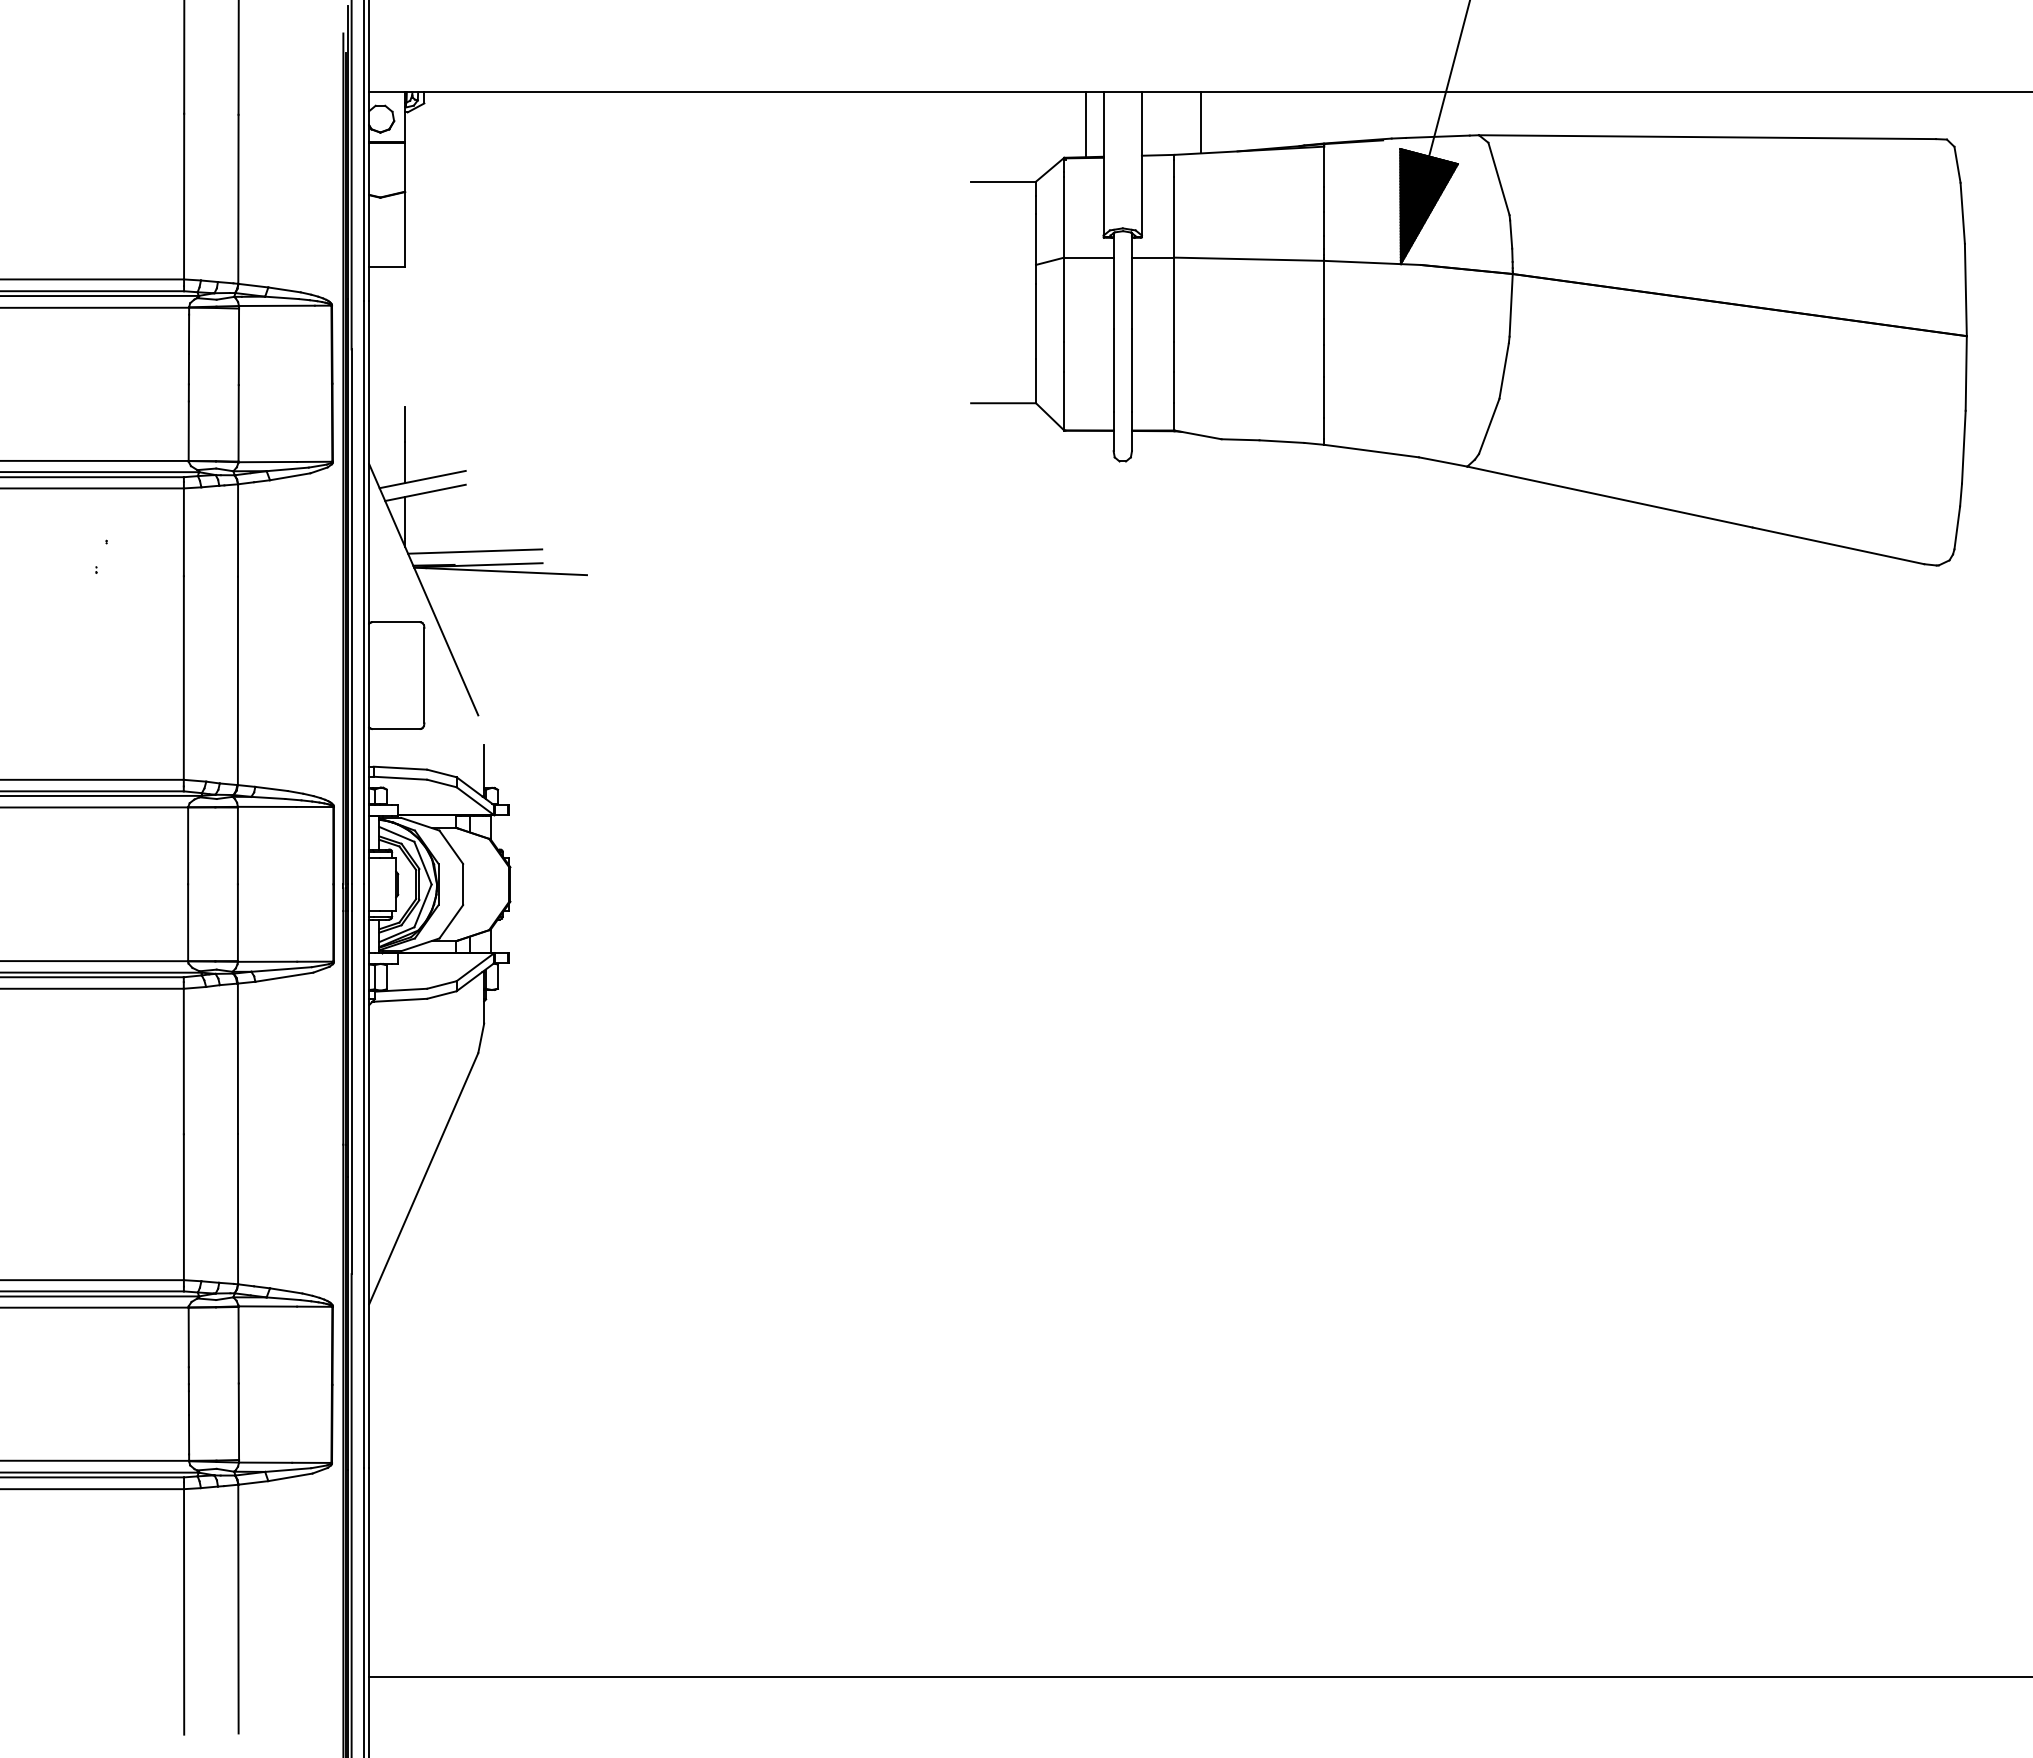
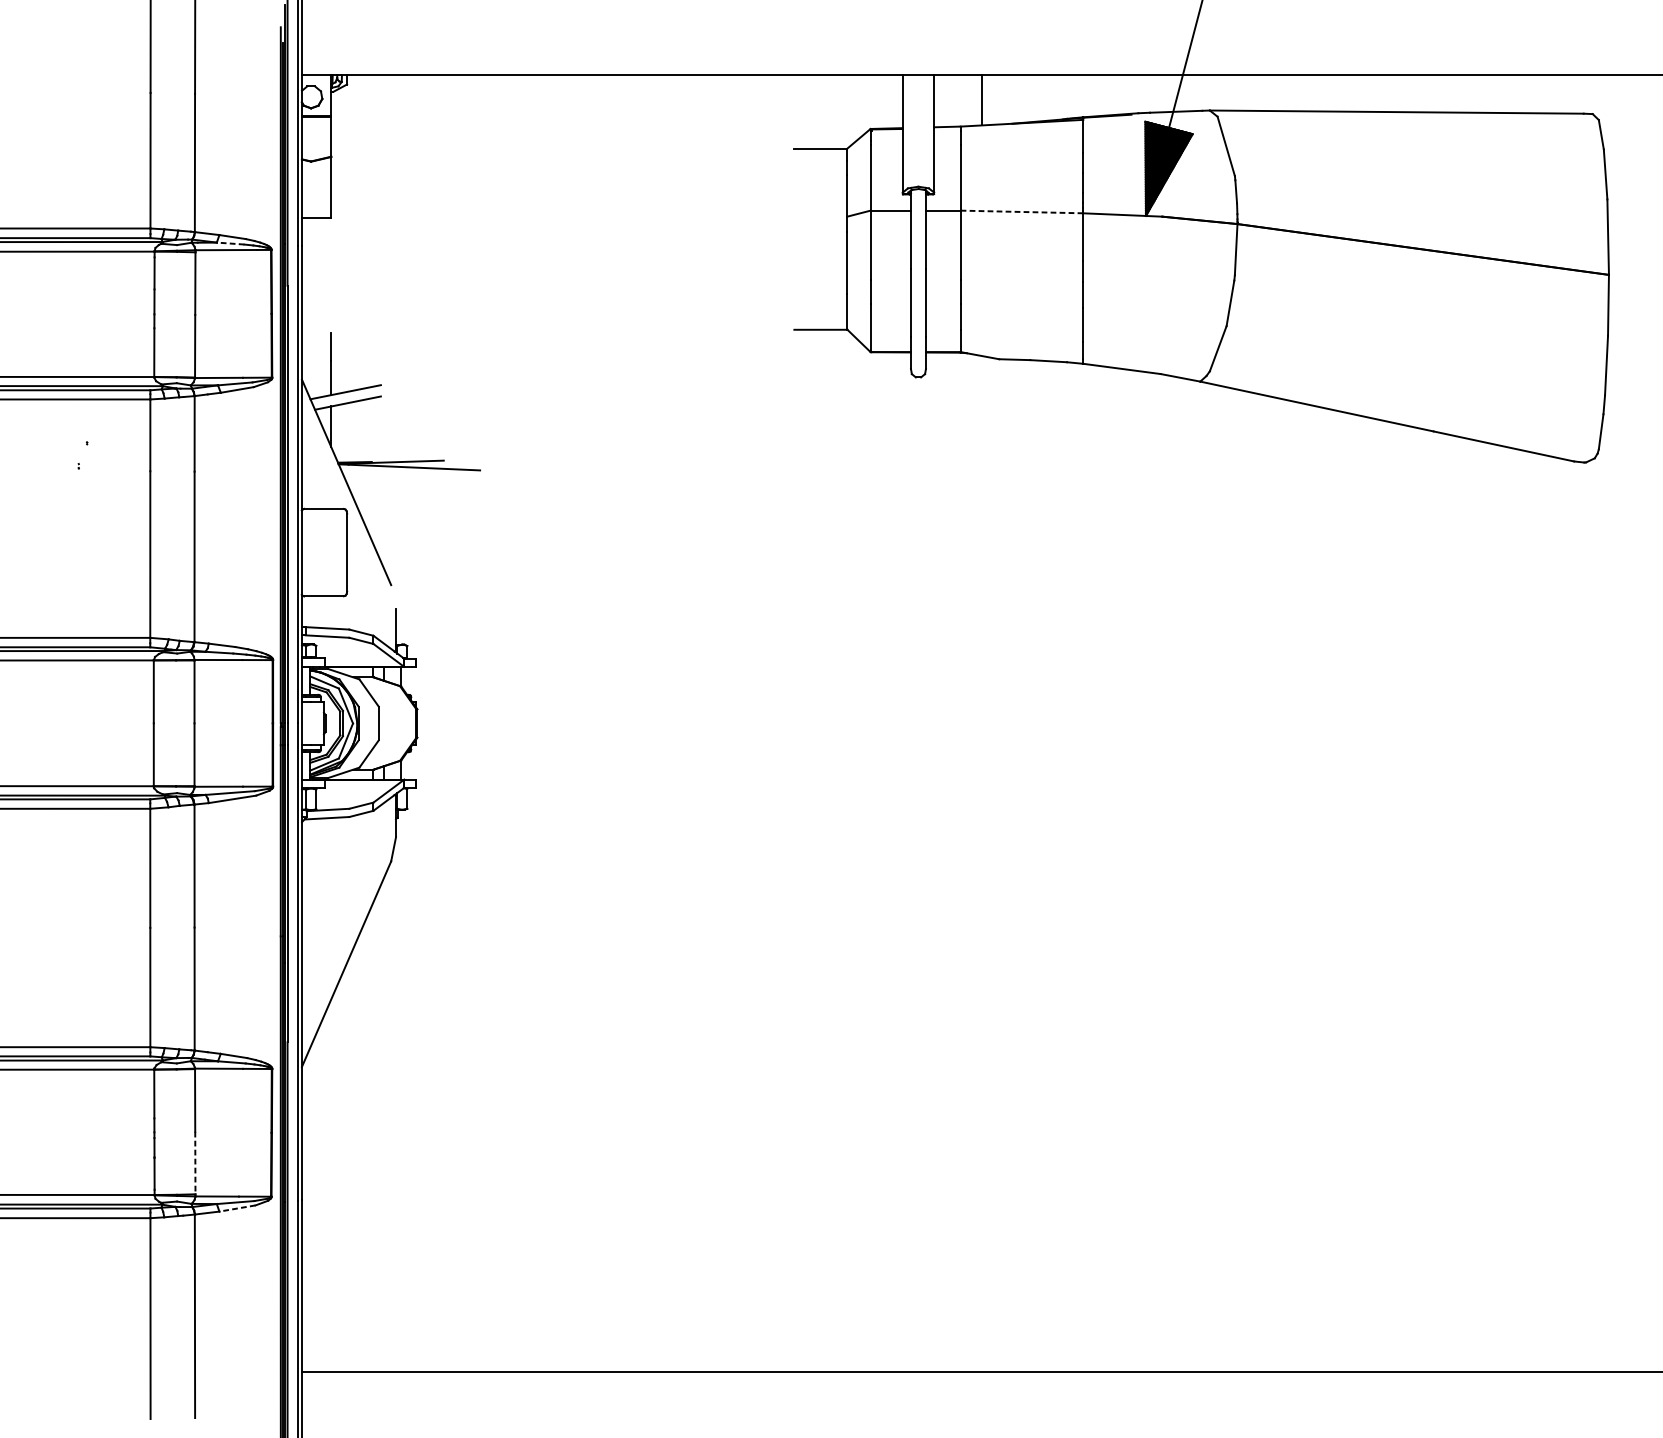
line: (1086, 124) -> (888, 101), removed
line: (1249, 259) -> (1022, 212), solid -> dashed
line: (282, 297) -> (231, 243), solid -> dashed
line: (475, 551) -> (388, 451), removed
line: (238, 1422) -> (195, 1163), solid -> dashed
line: (289, 1477) -> (236, 1208), solid -> dashed

